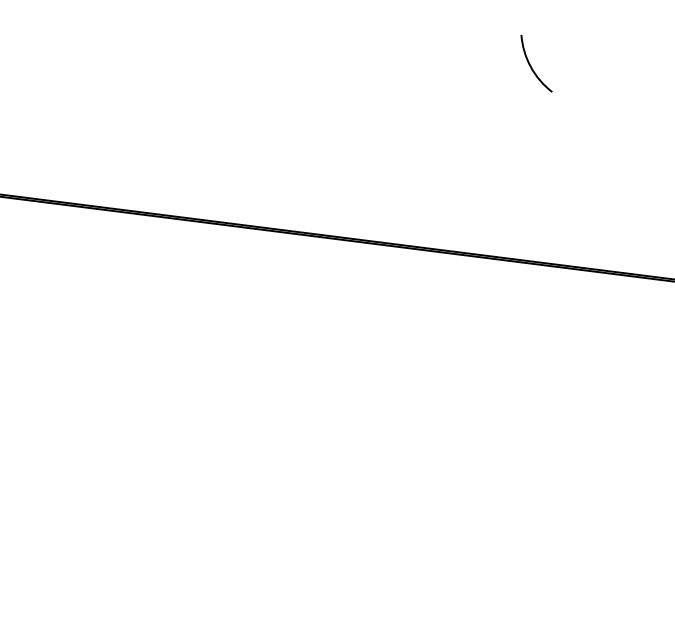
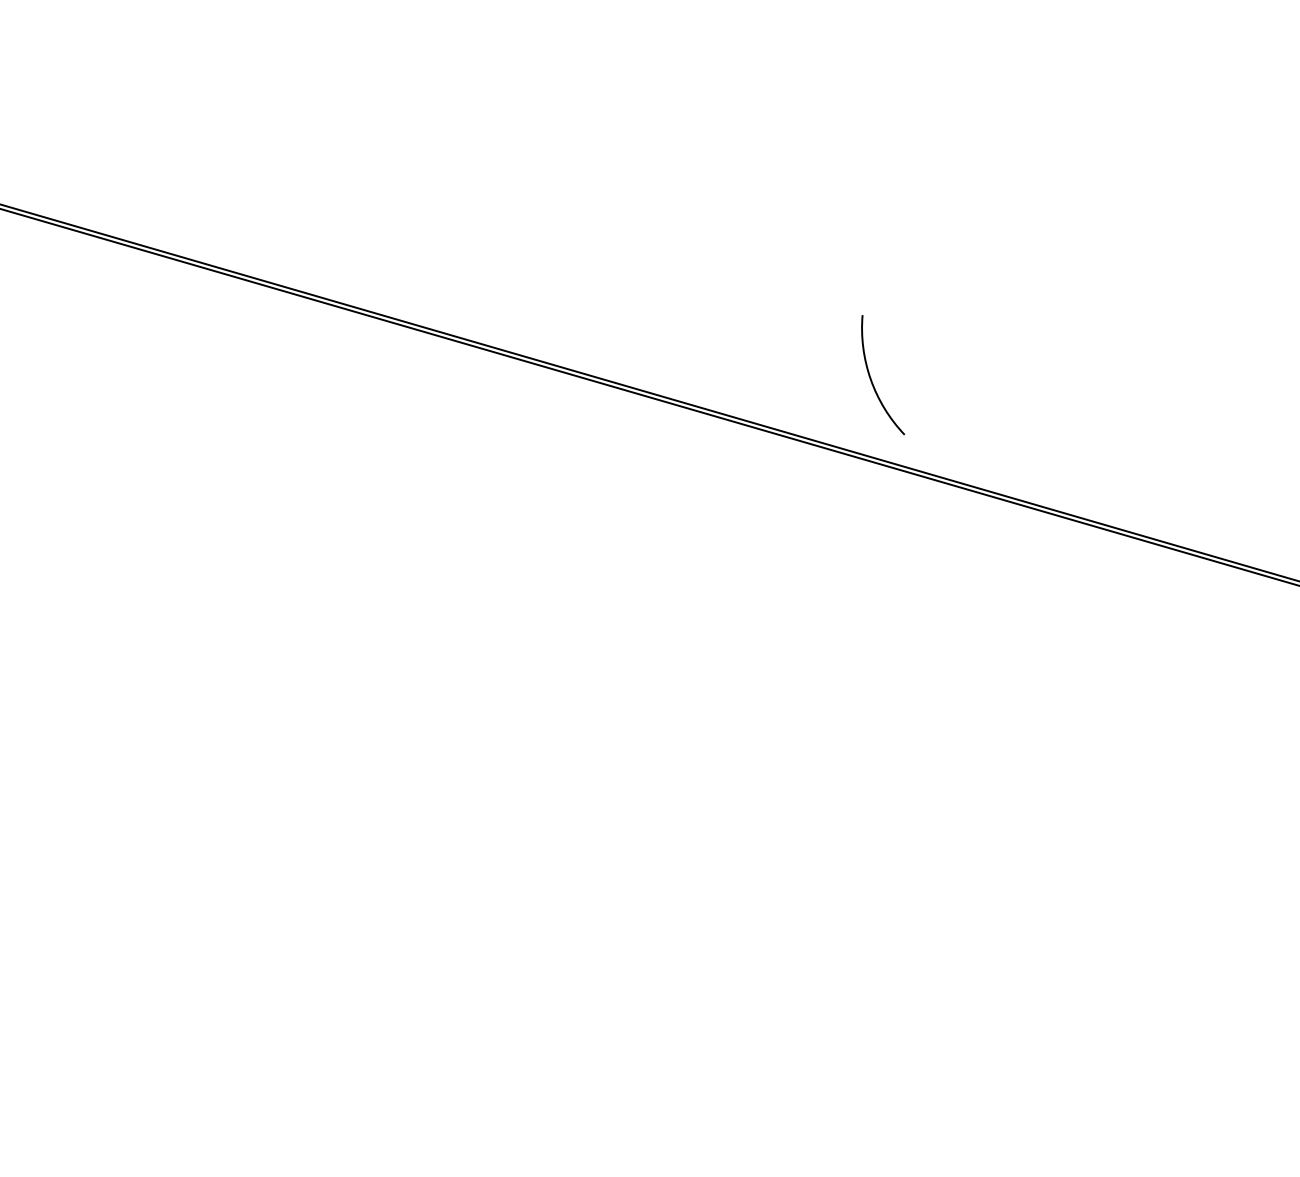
arc: (531, 65) -> (872, 377), moved

